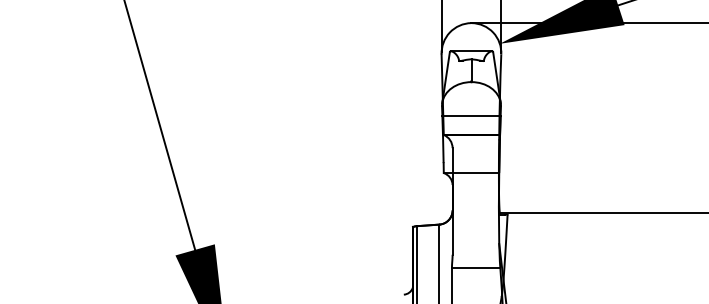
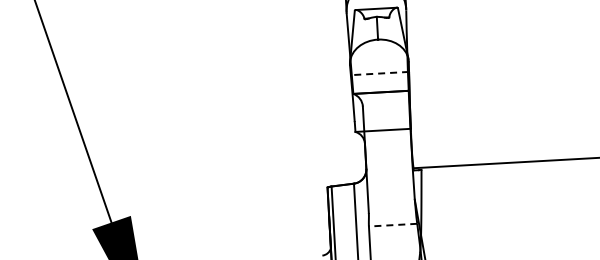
line: (471, 116) -> (379, 73), solid -> dashed
line: (475, 268) -> (392, 225), solid -> dashed

